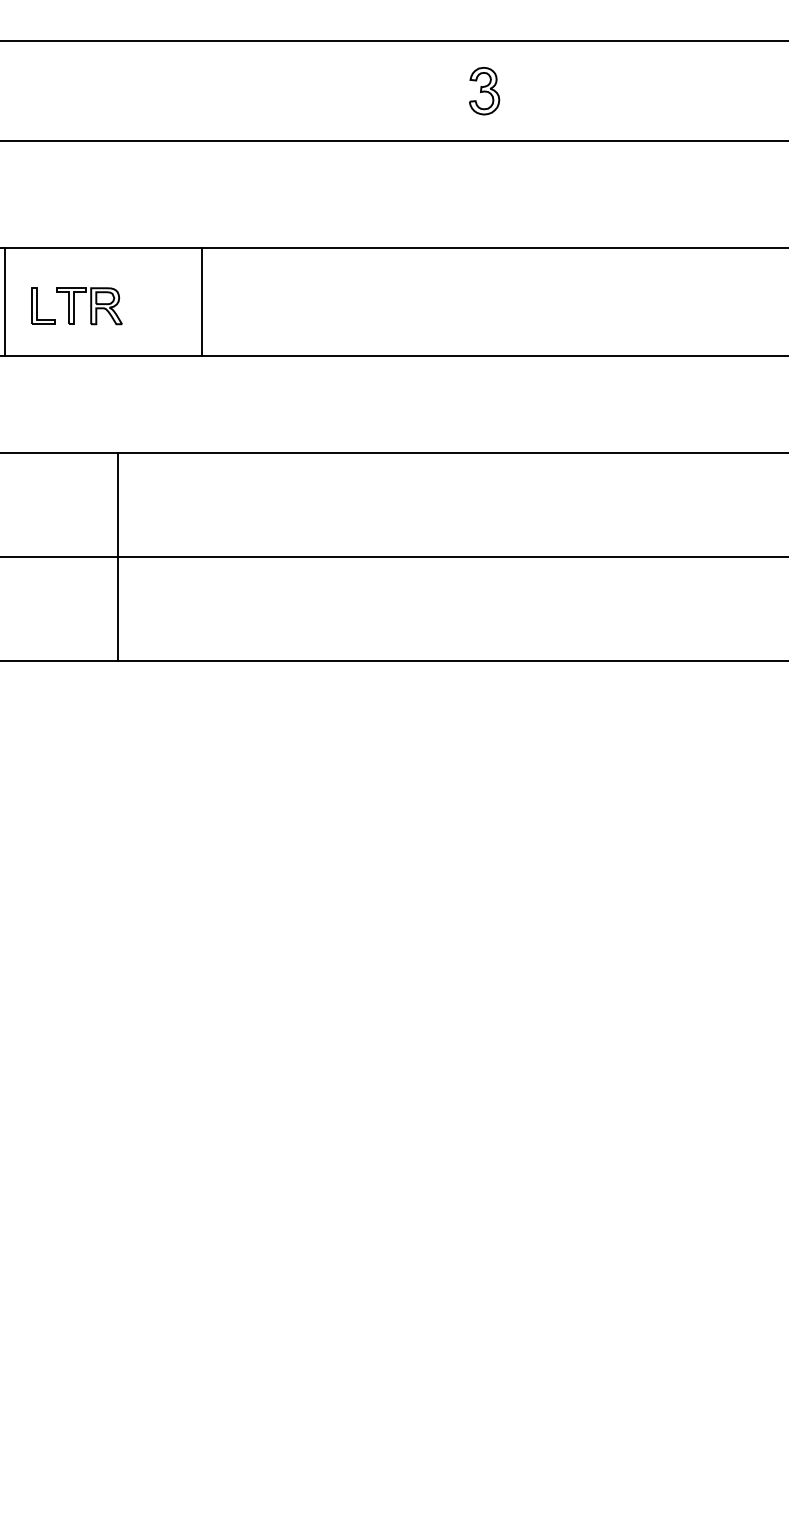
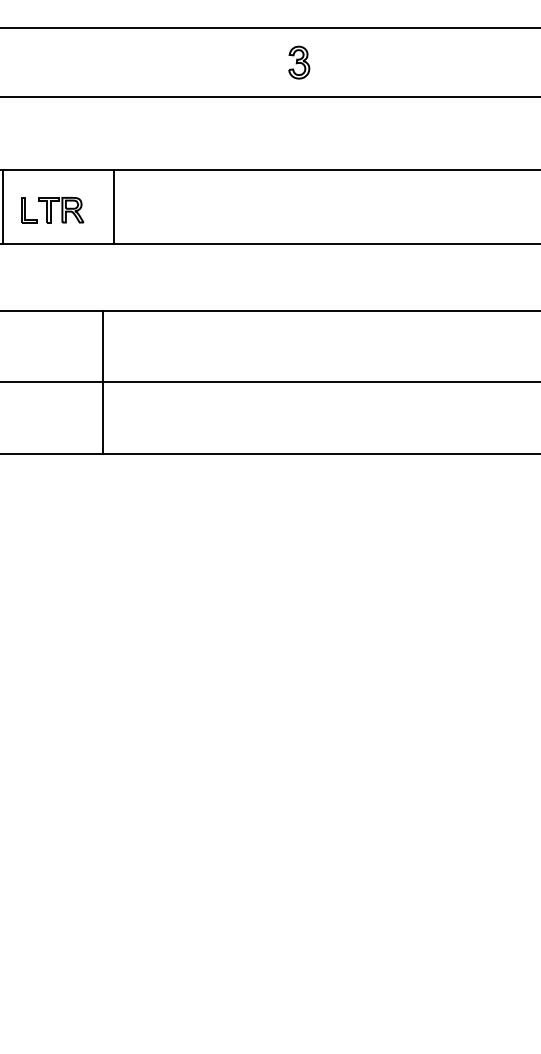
part: (484, 90) -> (299, 62), moved
line: (202, 302) -> (114, 207), moved
line: (117, 555) -> (102, 381), moved

